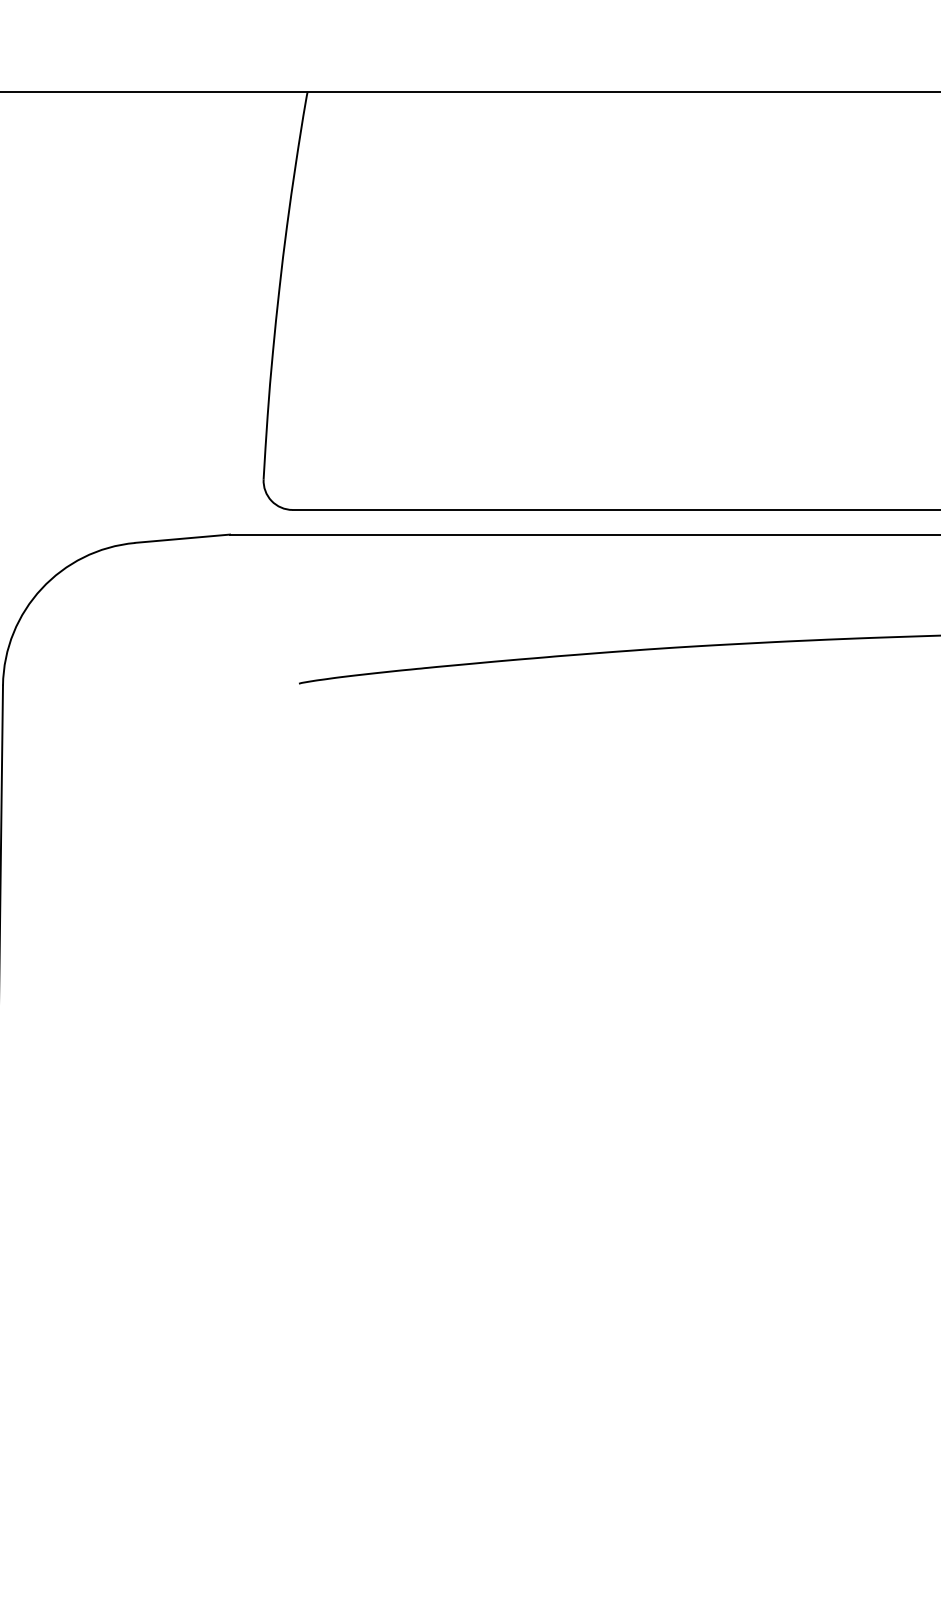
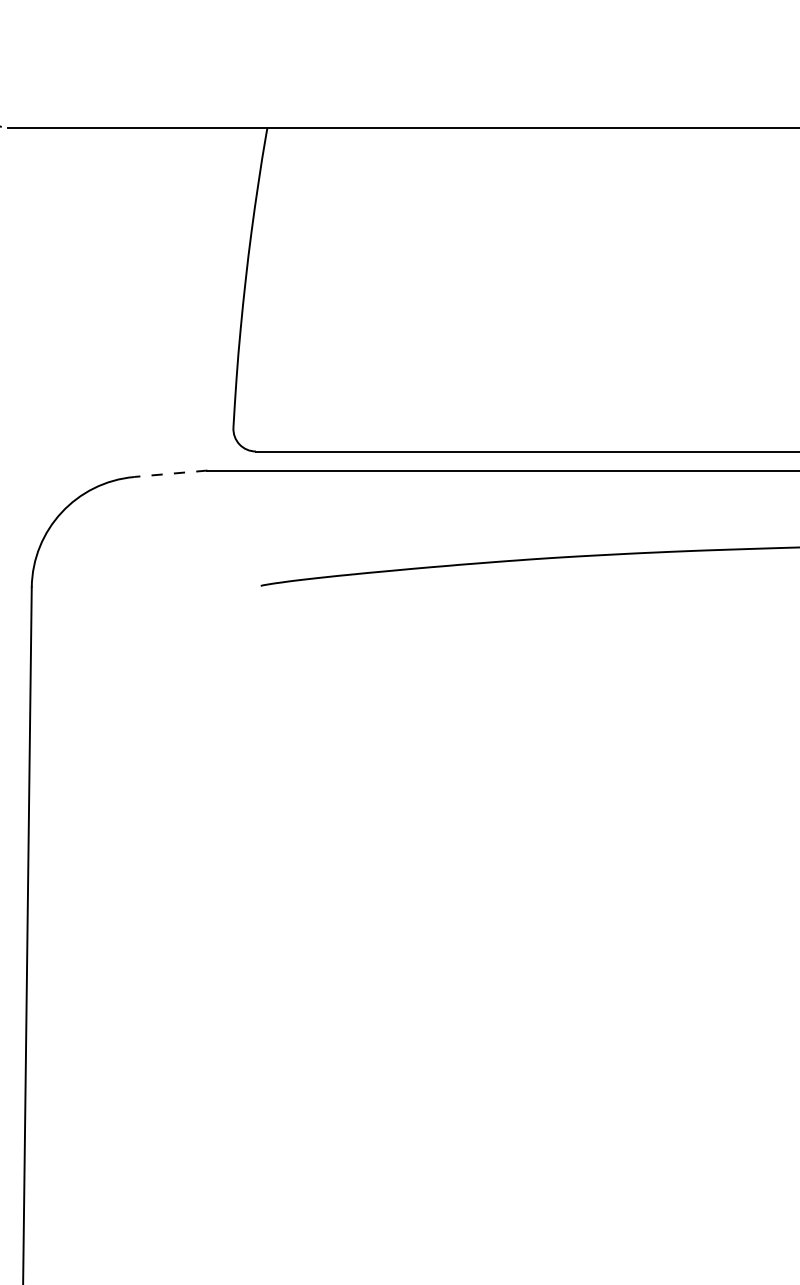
line: (182, 538) -> (170, 473), solid -> dashed

